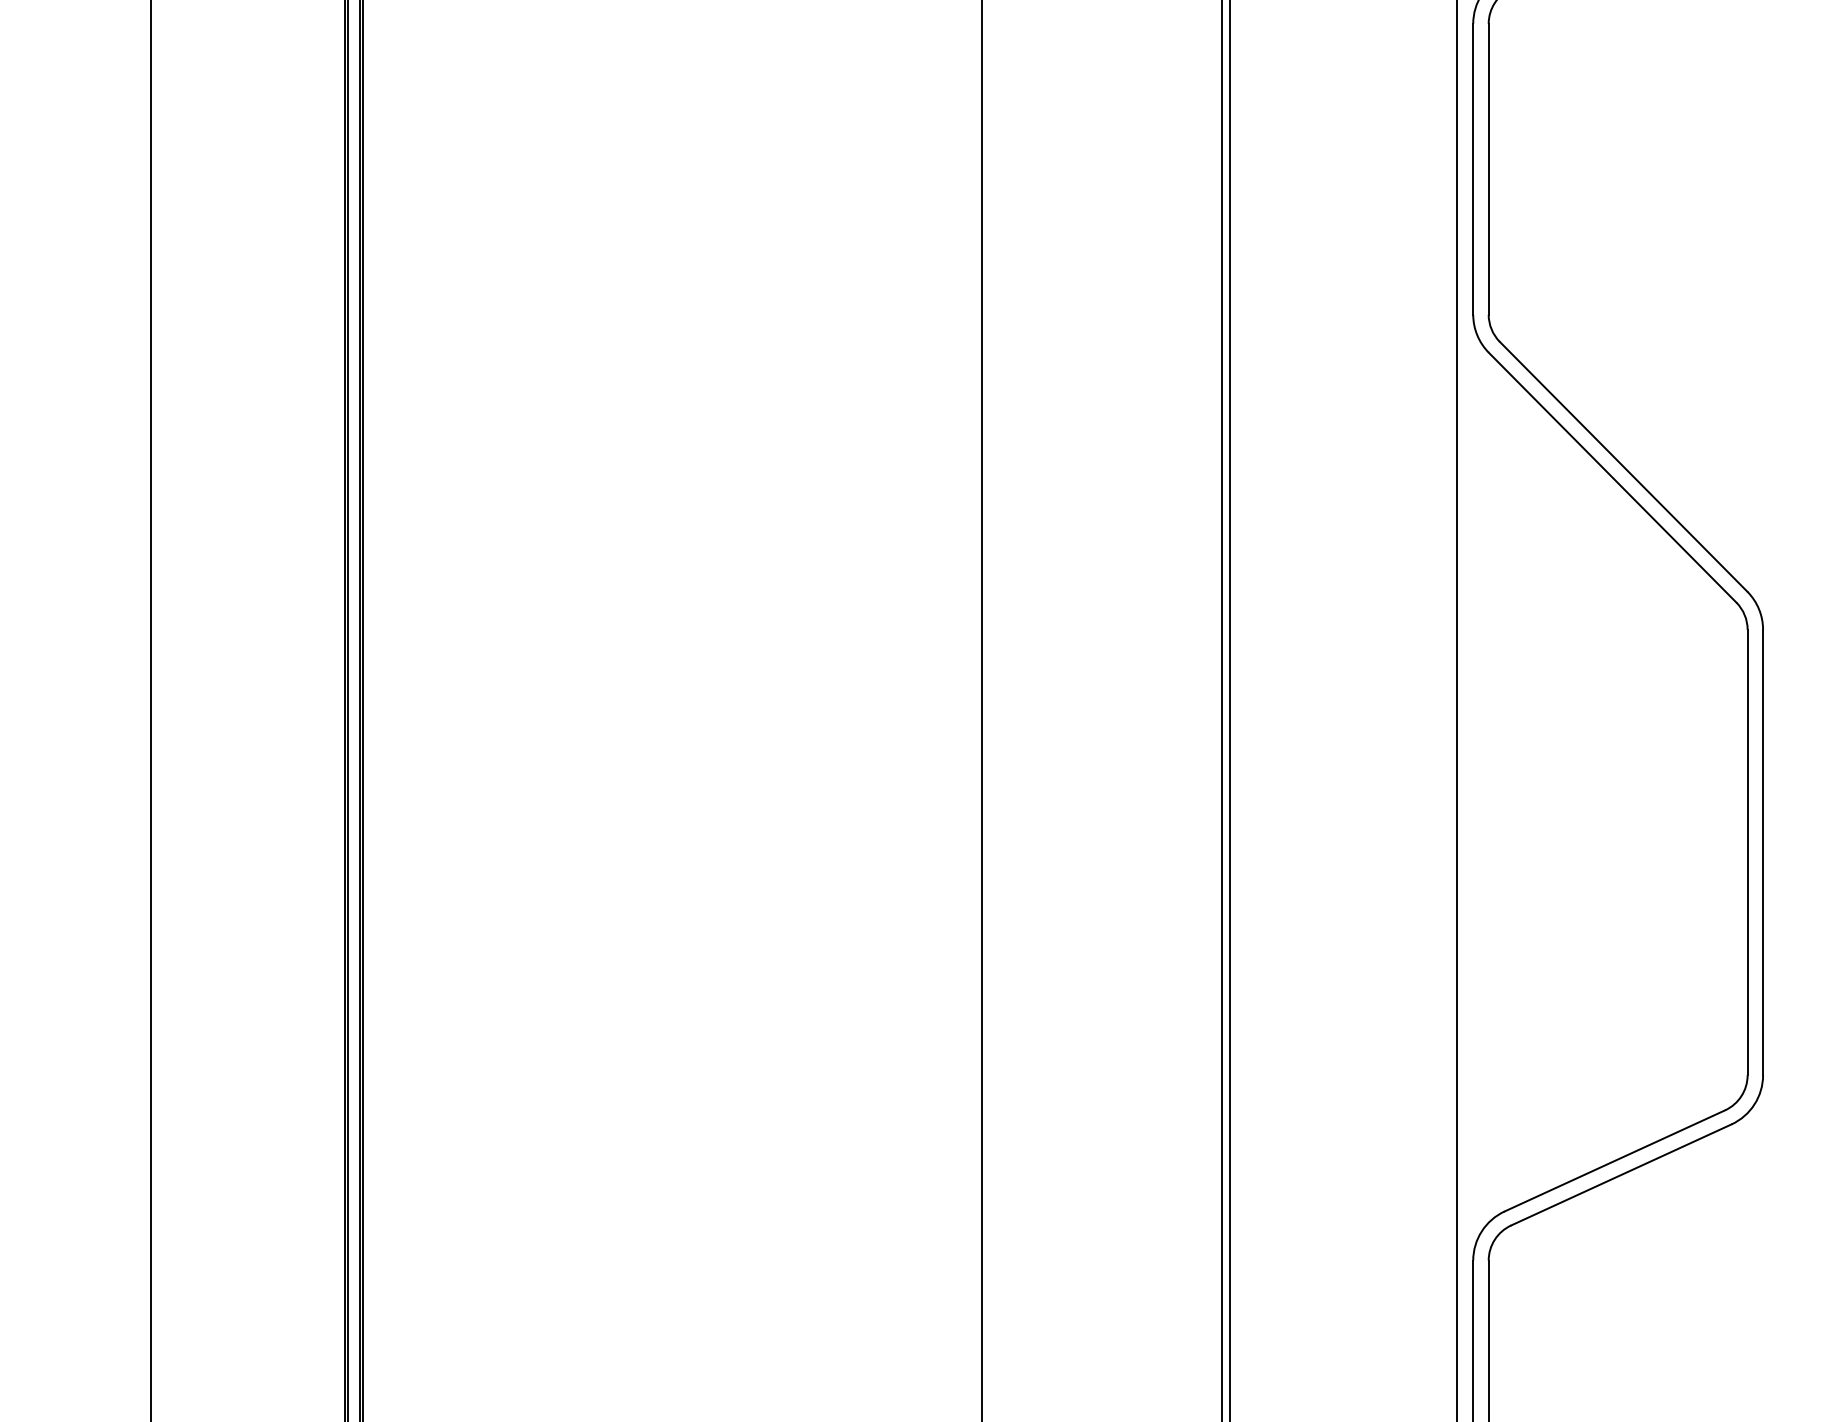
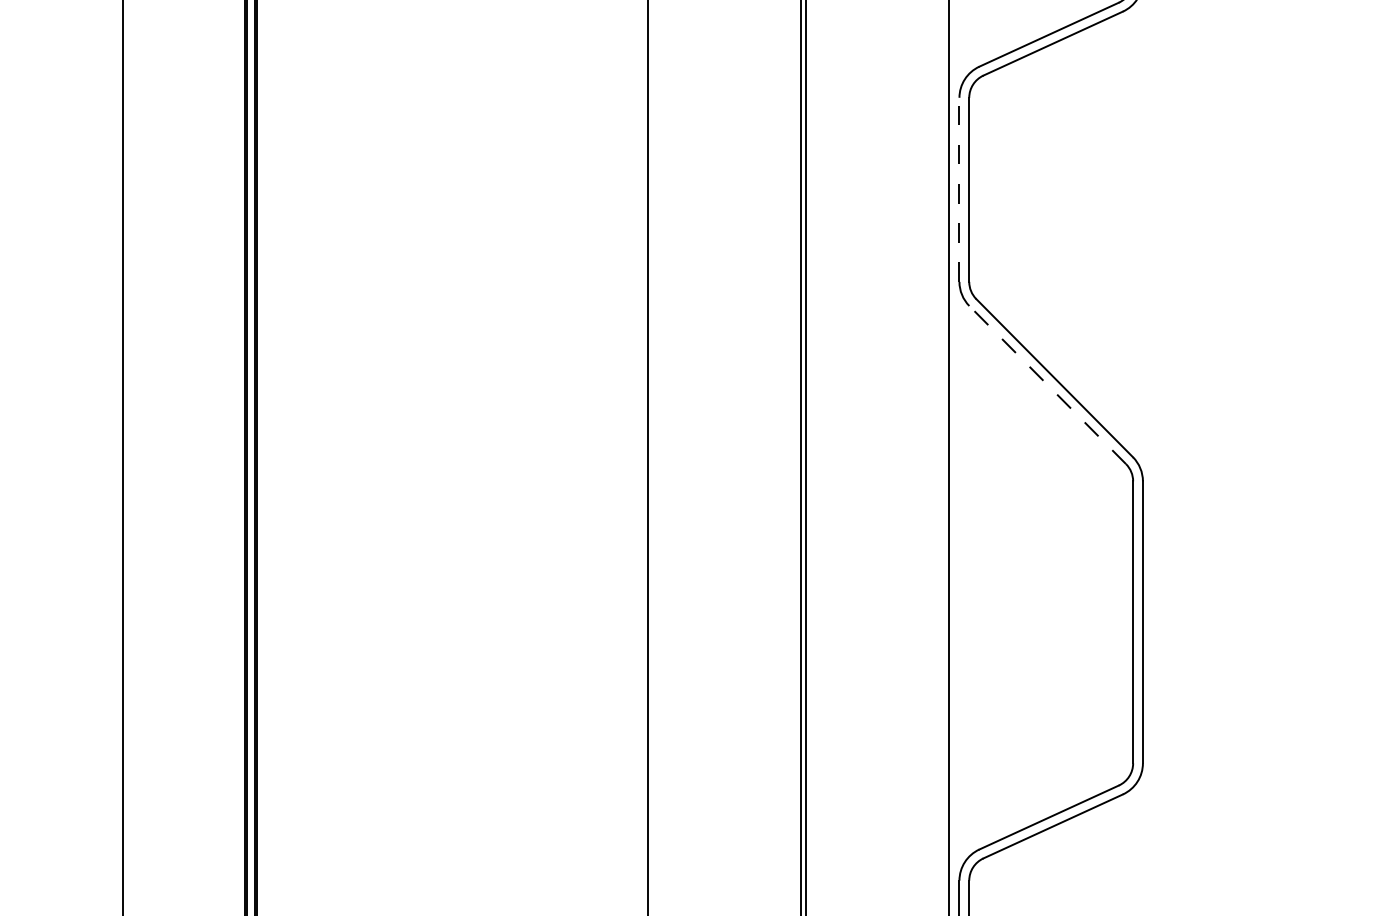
line: (1473, 168) -> (959, 189), solid -> dashed
line: (1612, 476) -> (1047, 384), solid -> dashed

